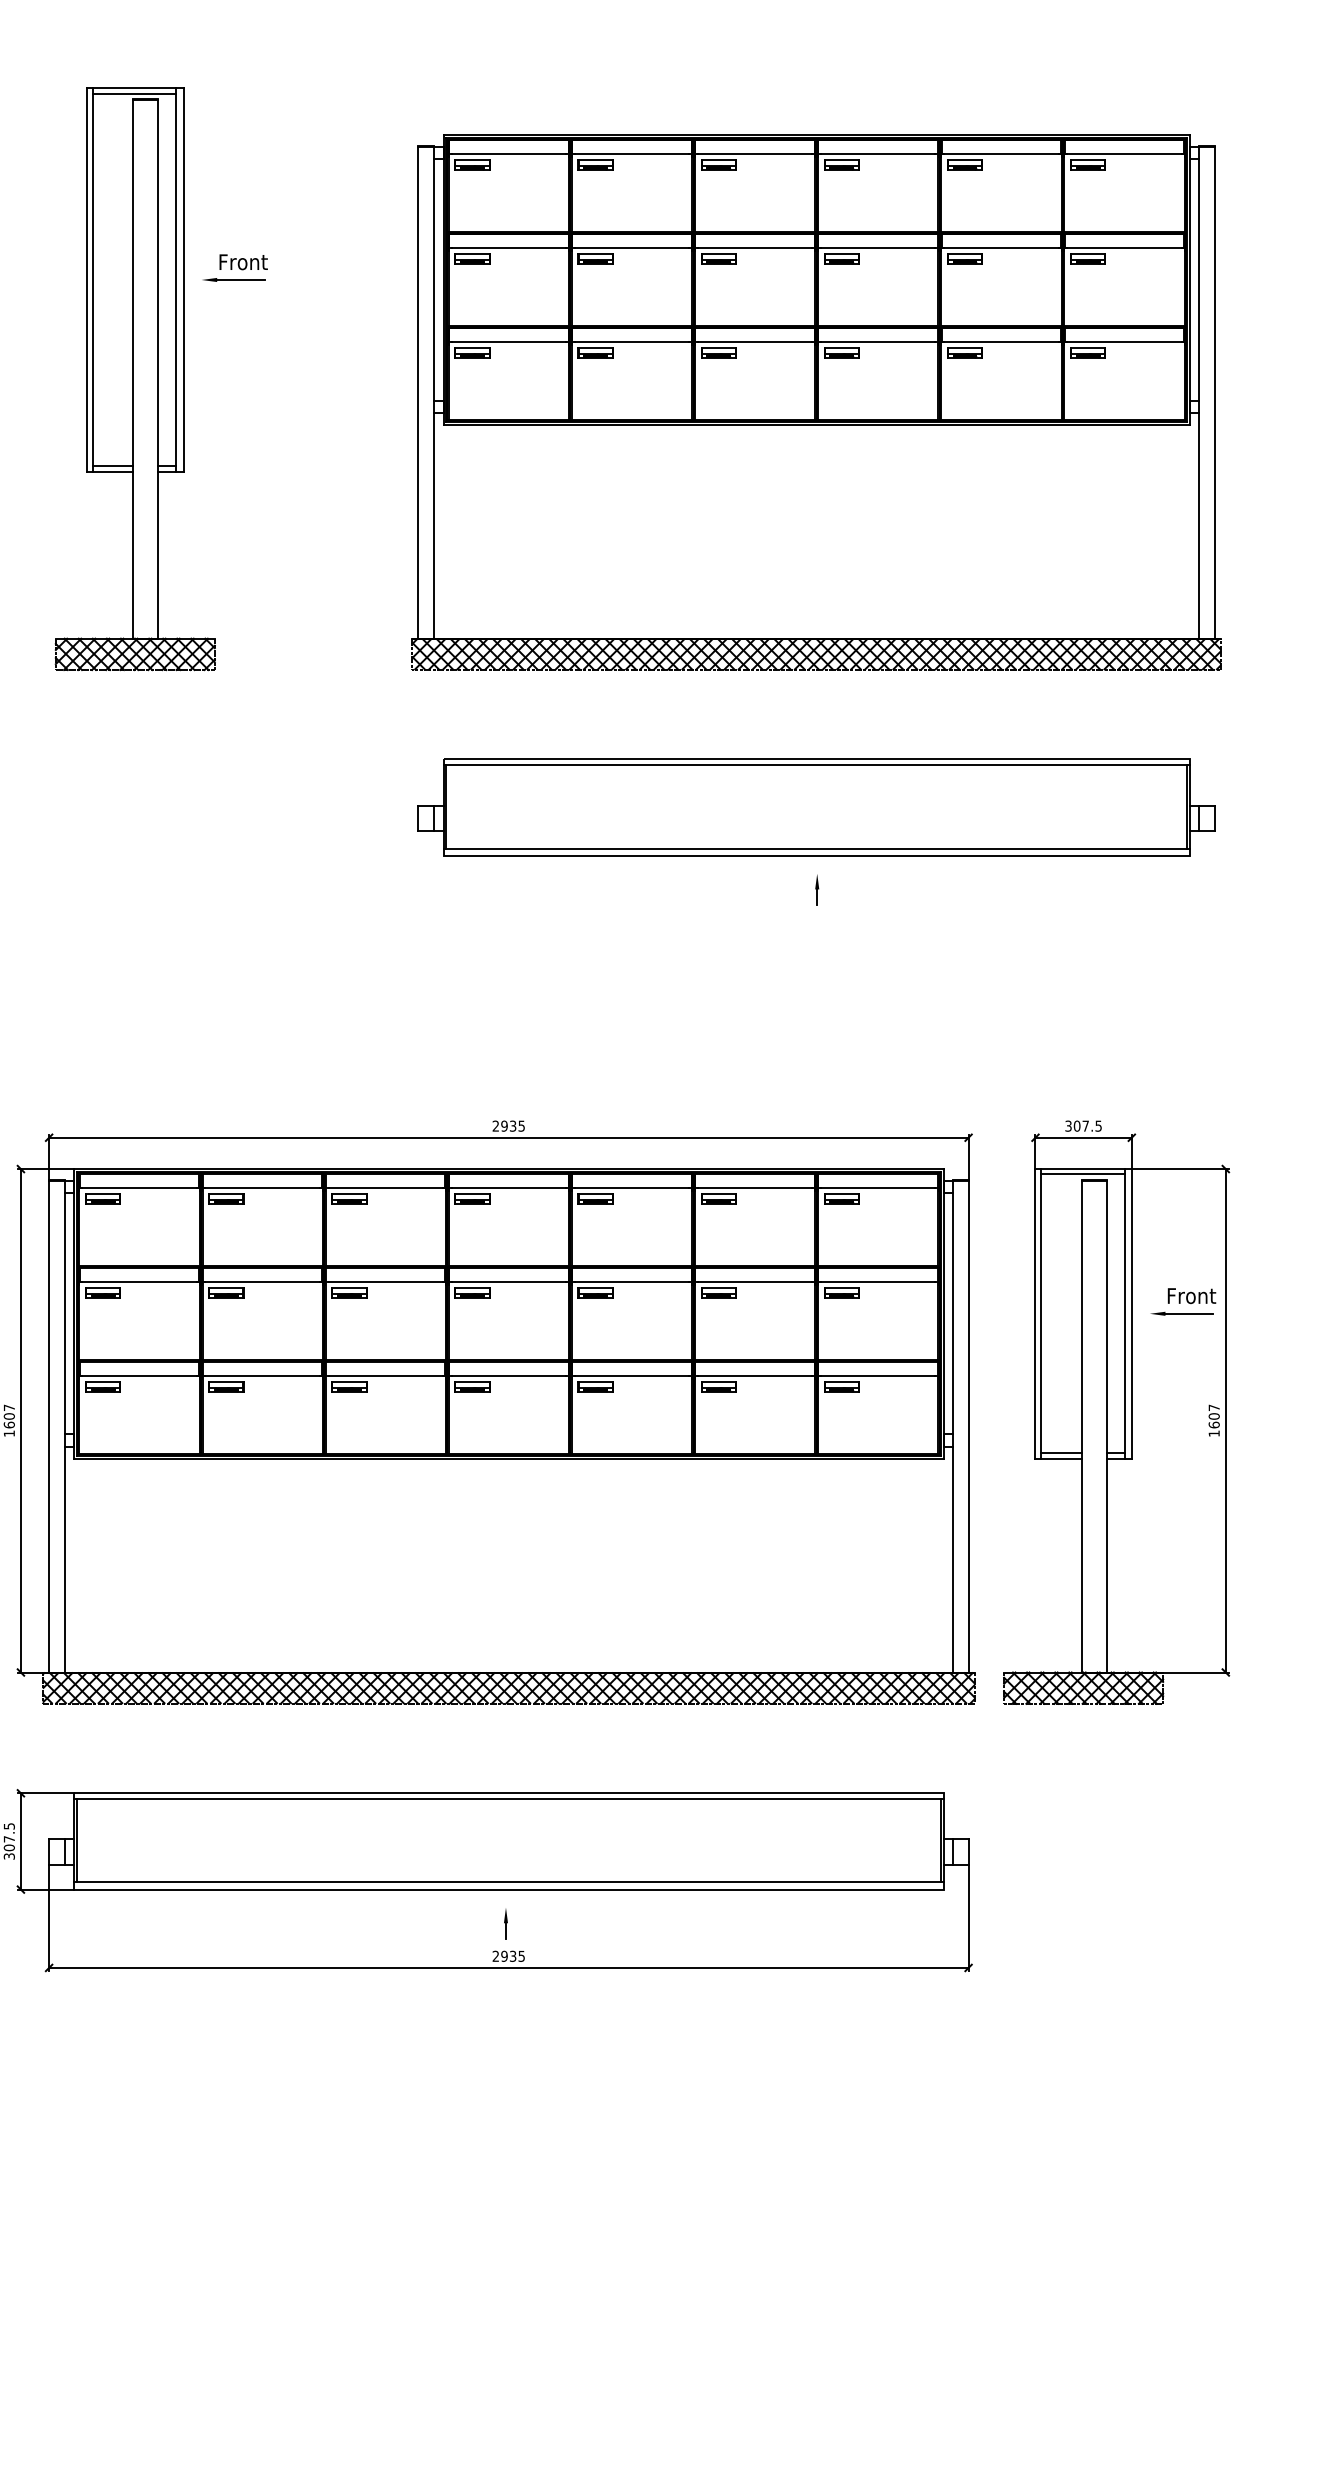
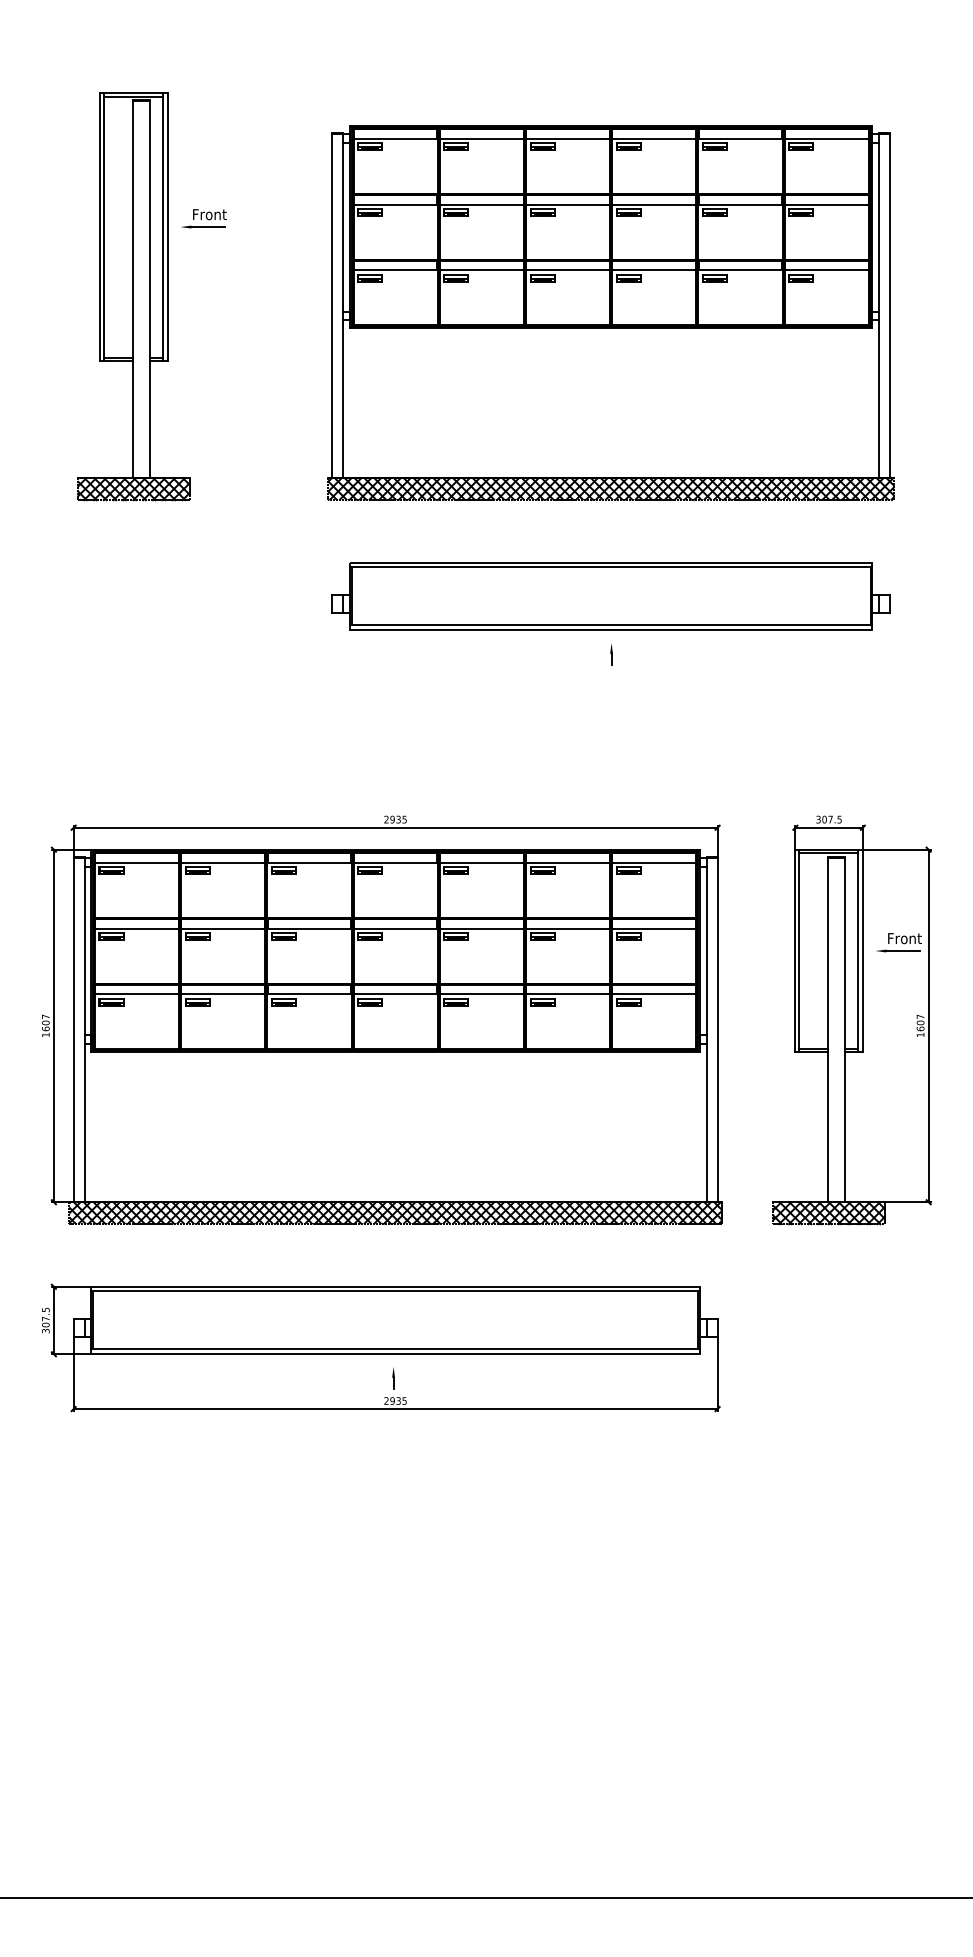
part: (1115, 1413) -> (851, 1020), moved

